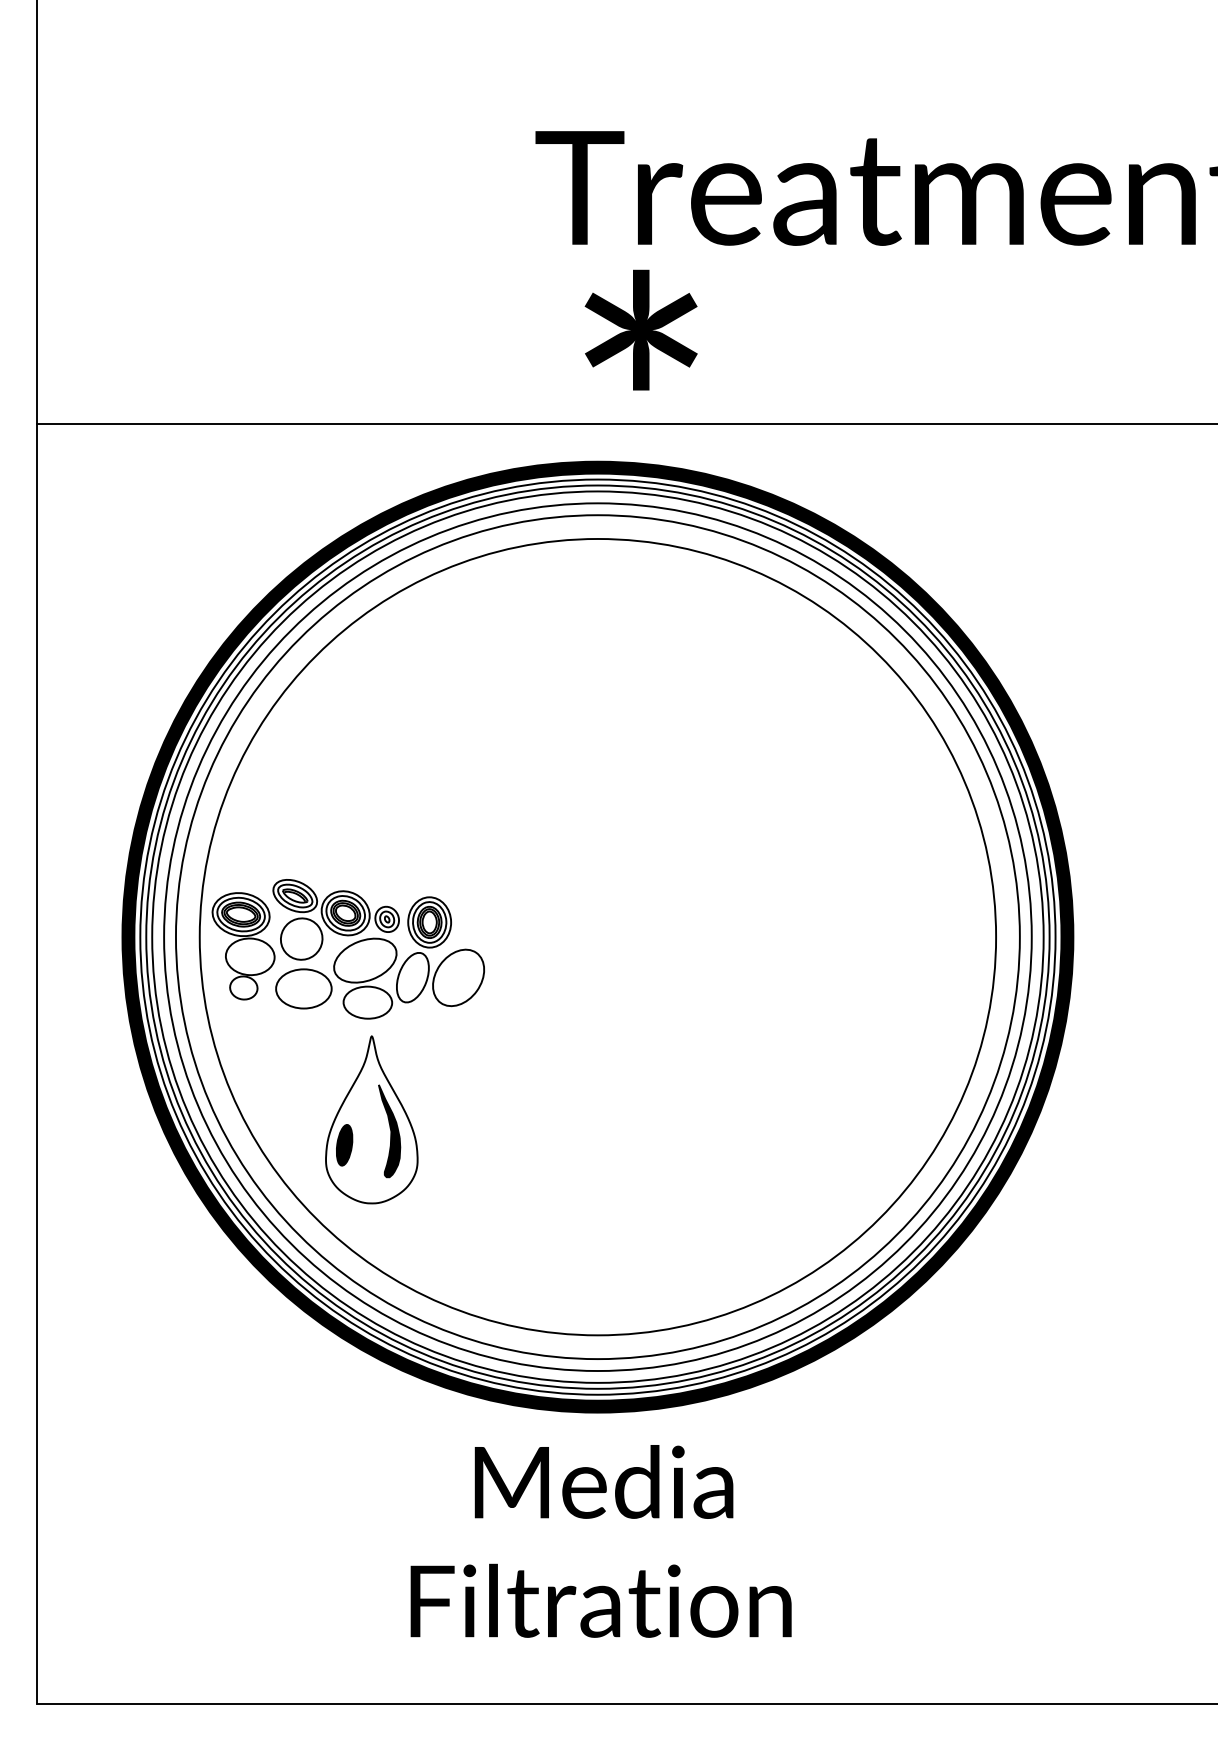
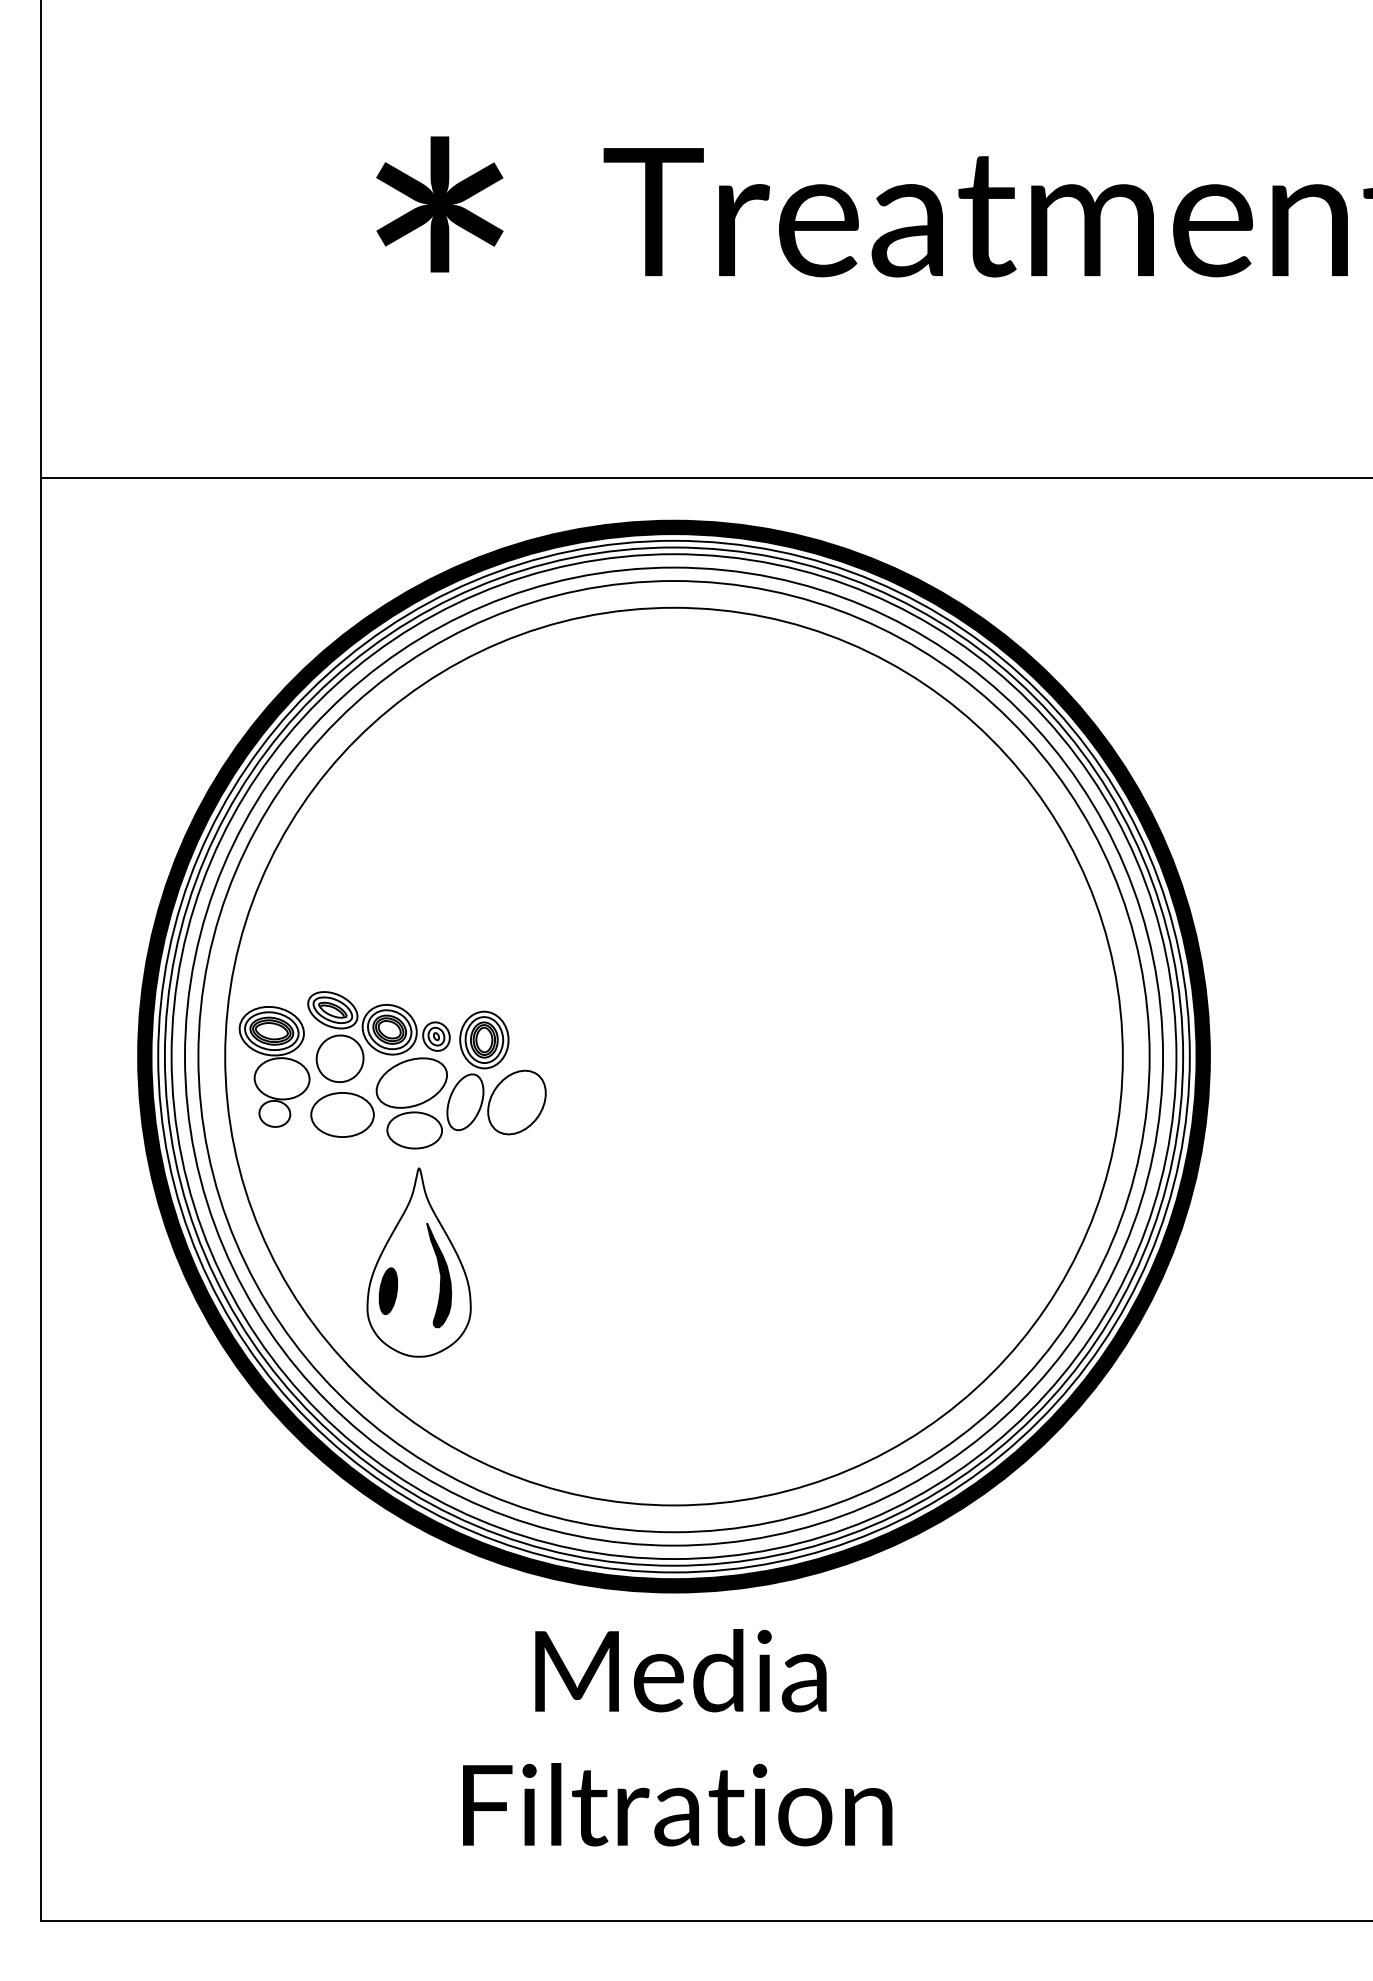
text: (640, 329) -> (439, 203), moved

